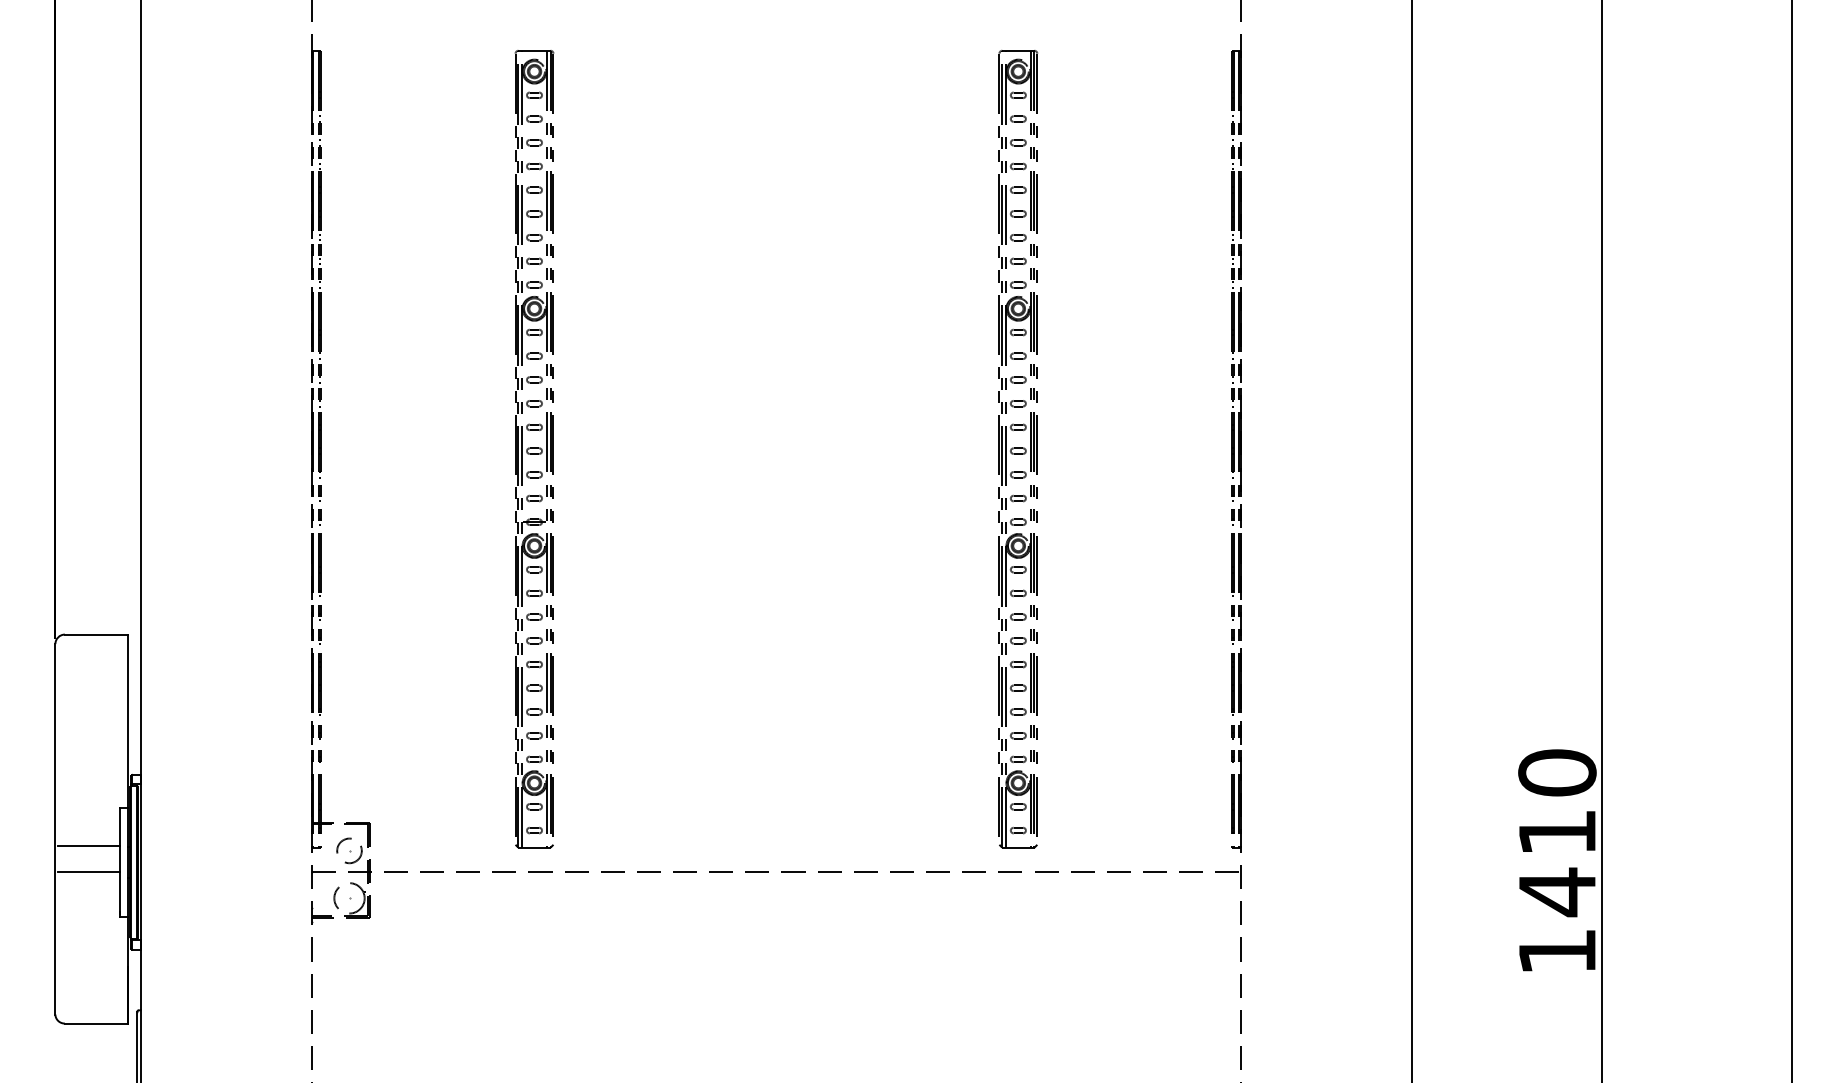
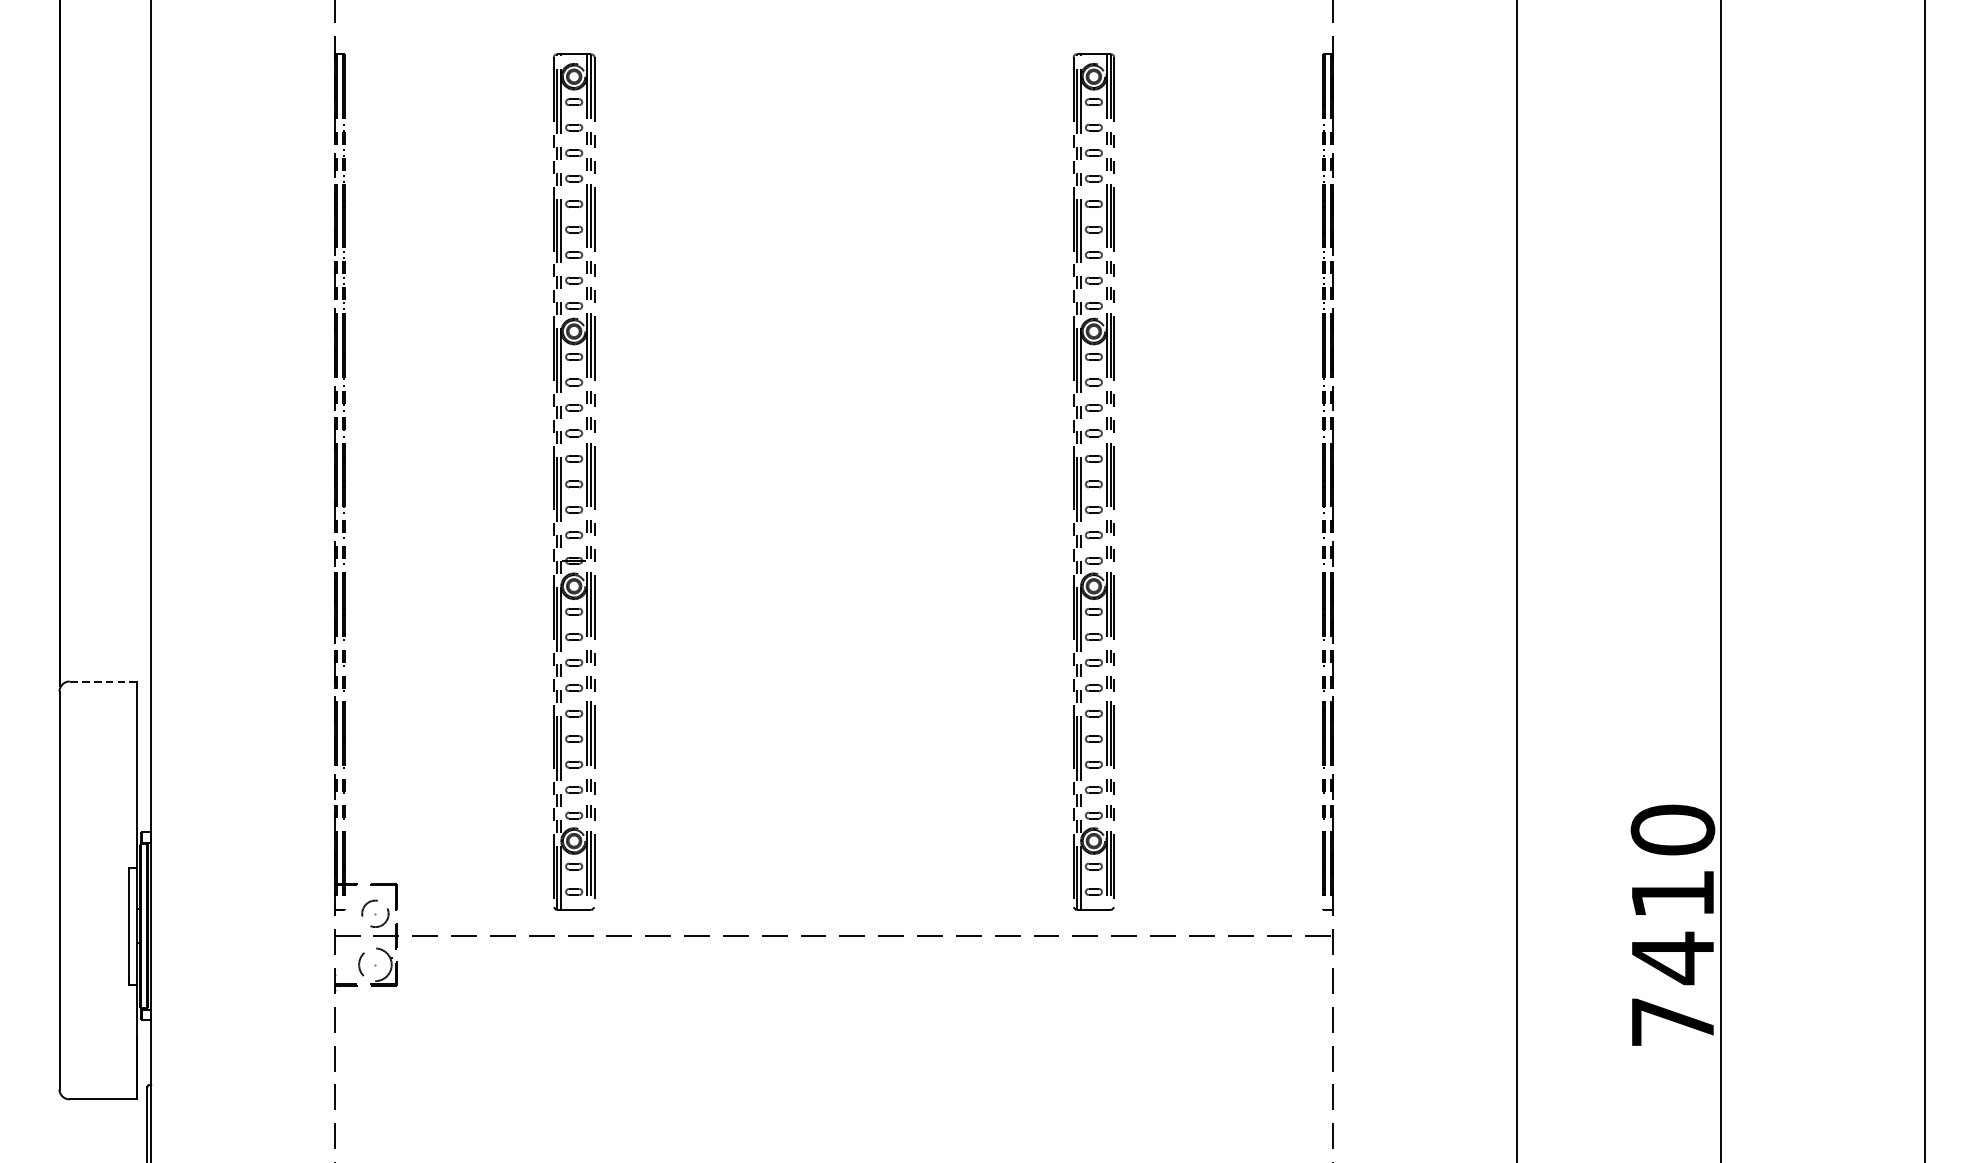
line: (95, 634) -> (102, 681), solid -> dashed
line: (88, 846) -> (95, 909), removed
line: (88, 872) -> (95, 937), removed
text: (1557, 951) -> (1673, 1021), 1410 -> 7410

